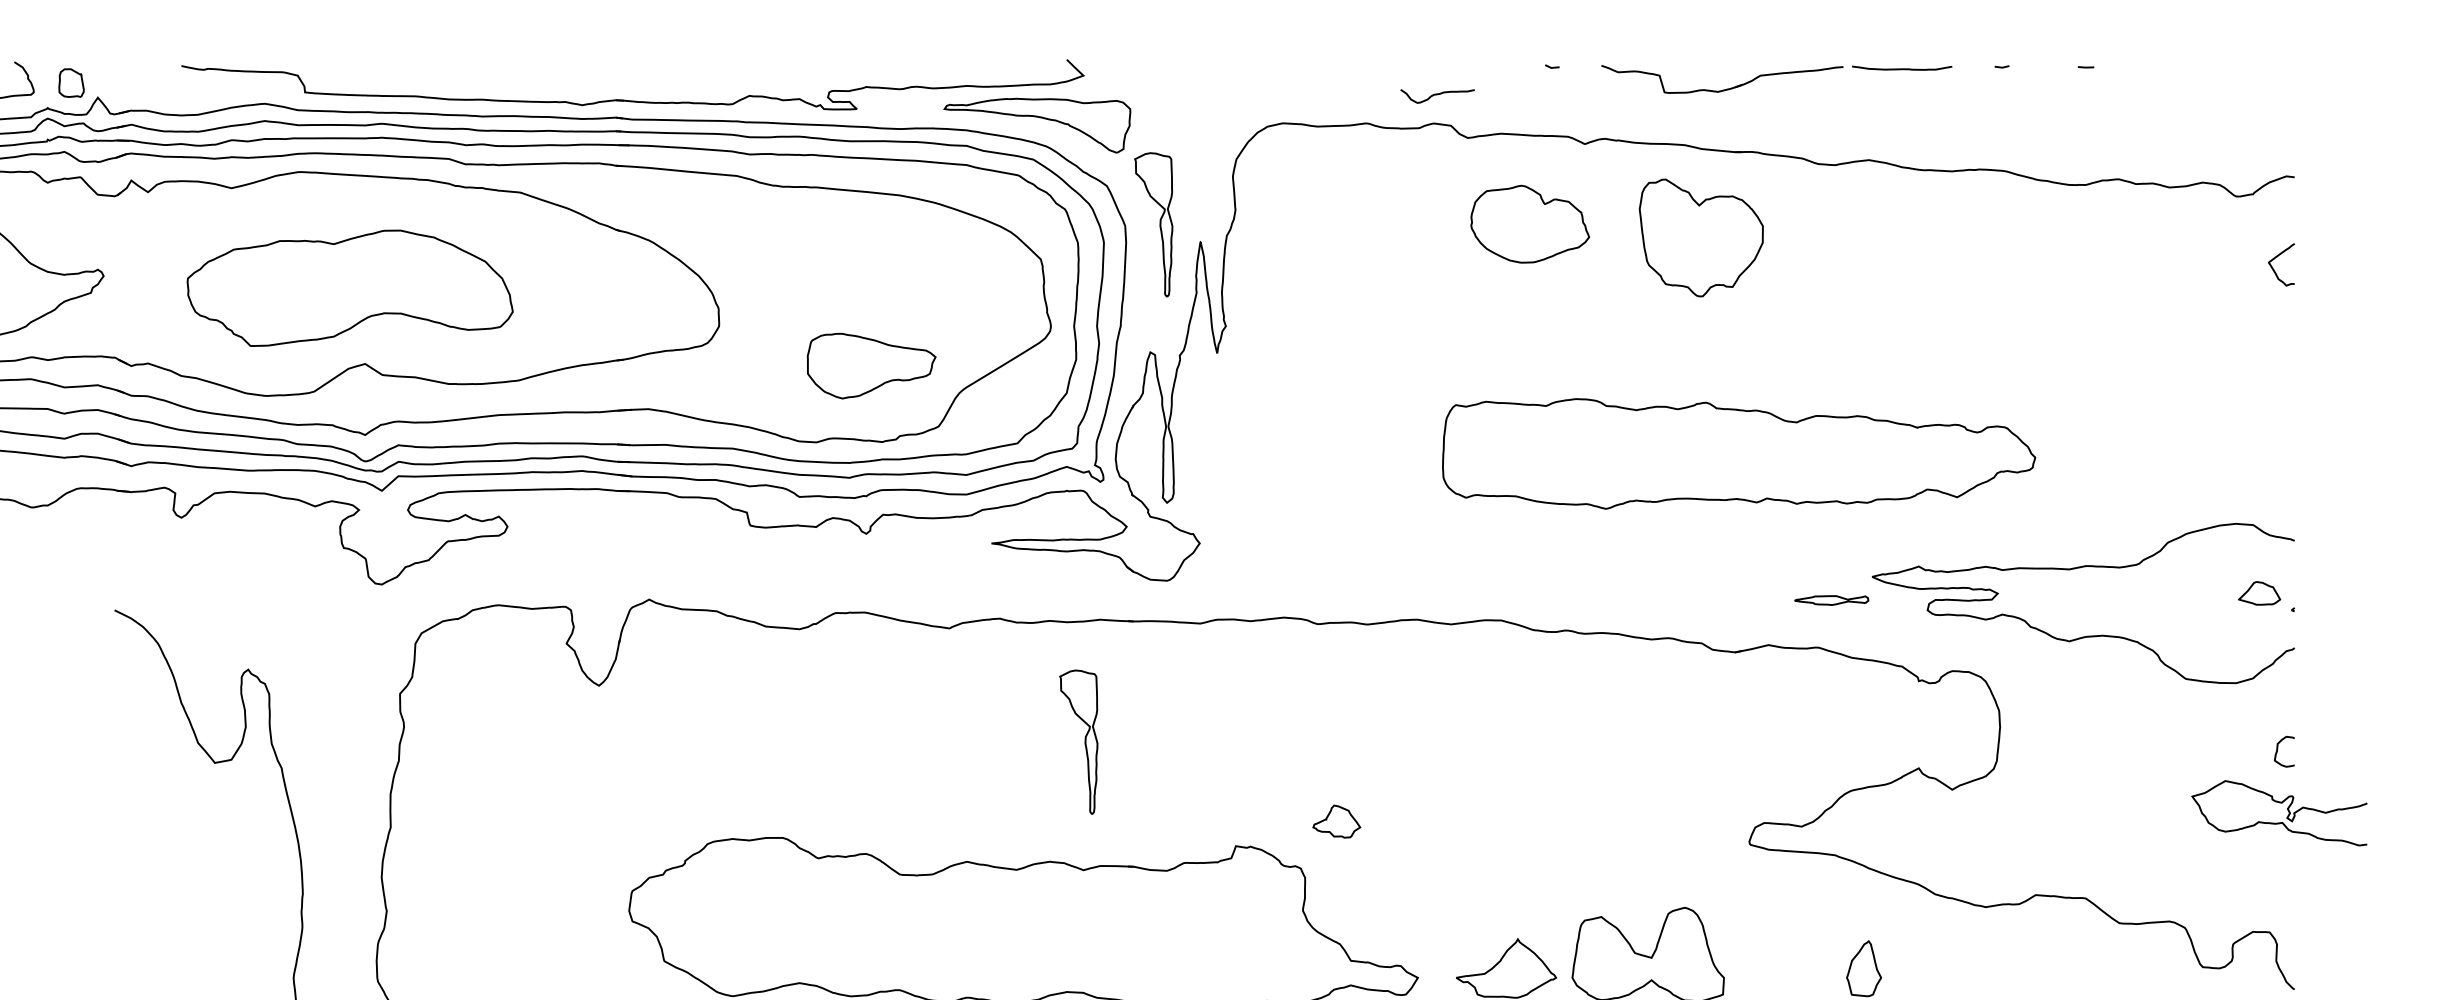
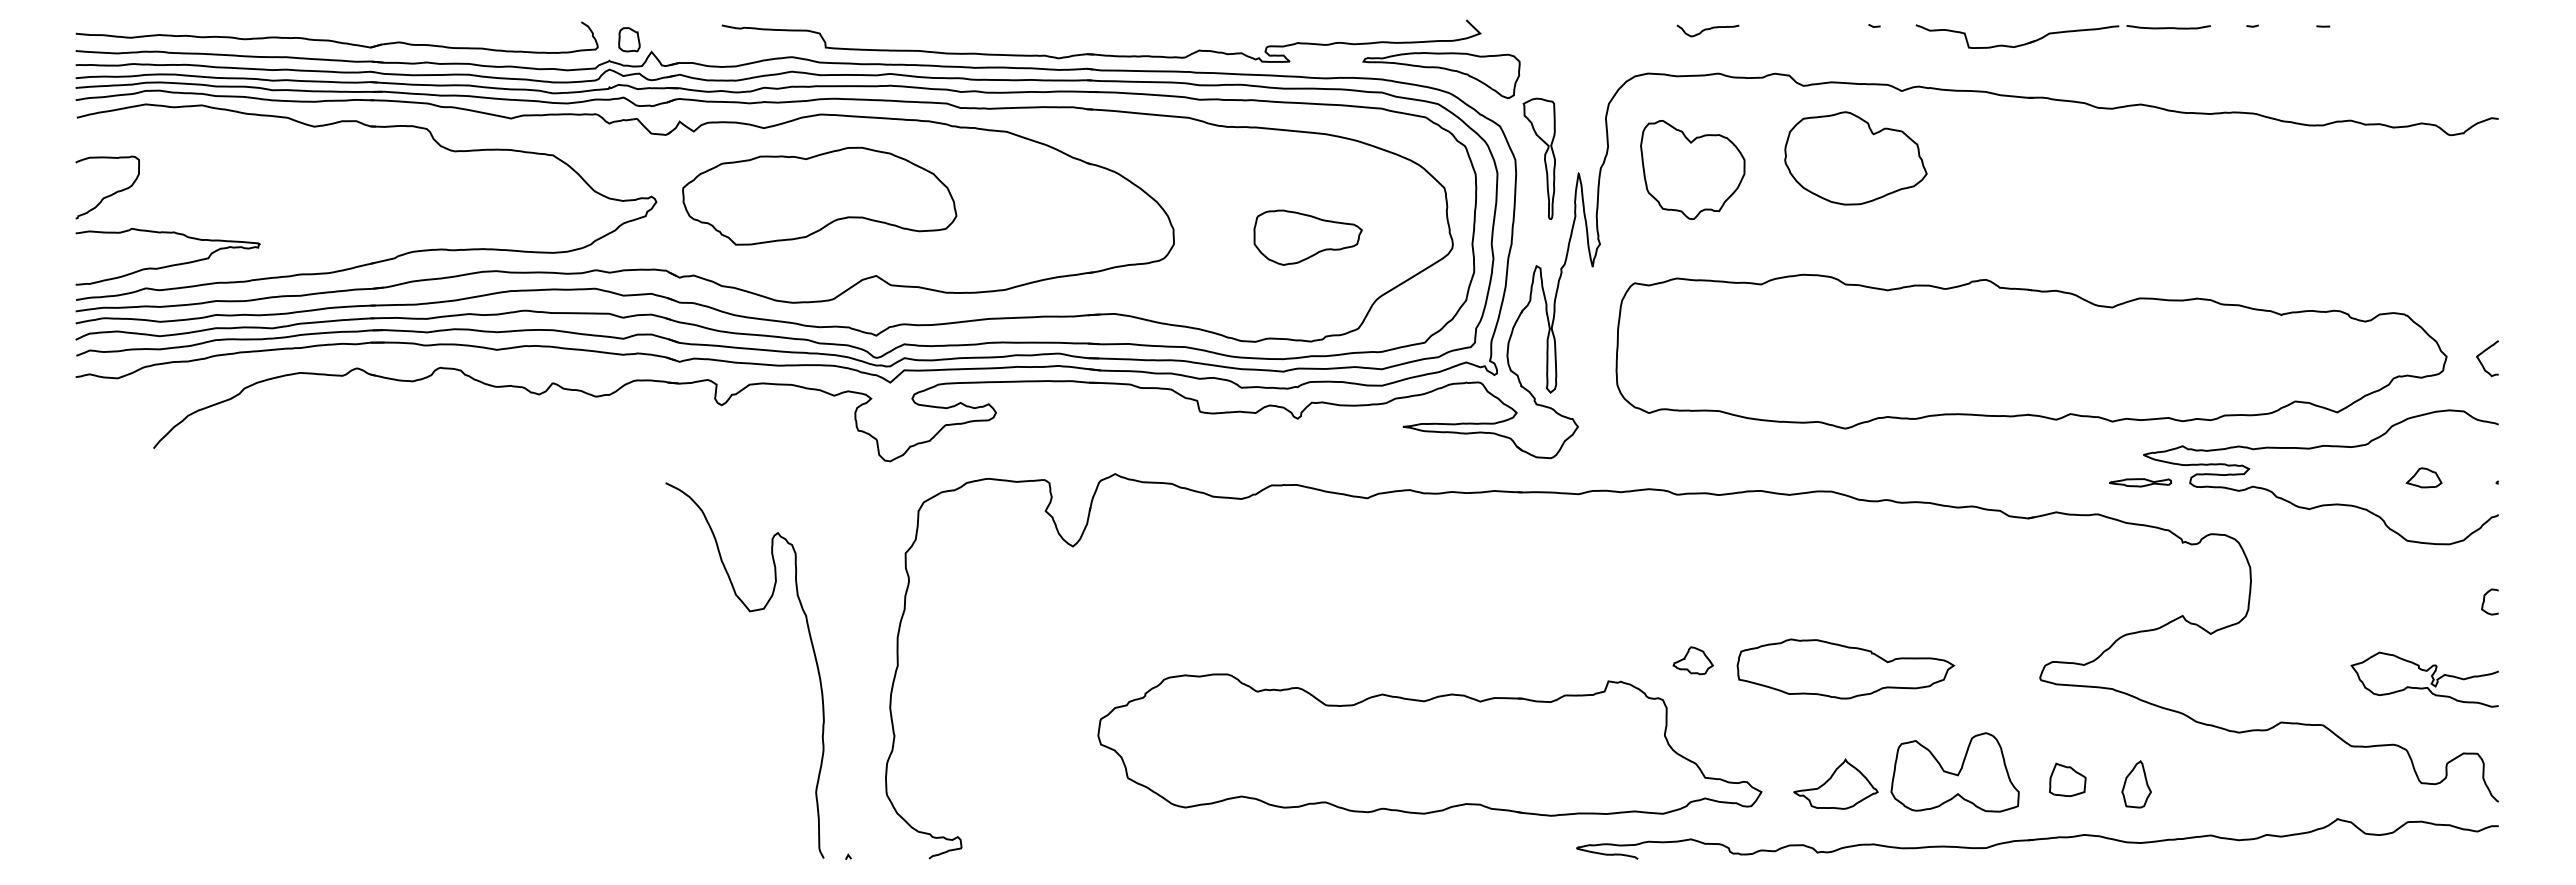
curve: (1436, 95) -> (1707, 30), moved
part: (1529, 224) -> (1855, 158), size x1.43
part: (1700, 237) -> (1692, 169), moved
curve: (2277, 257) -> (2484, 352), moved
part: (349, 287) -> (819, 195), moved
part: (870, 365) -> (1307, 237), moved
part: (1739, 453) -> (2031, 351), size x1.67
part: (2258, 592) -> (2423, 477), moved
part: (1831, 600) -> (2140, 482), moved
part: (1077, 741) -> (1475, 593), removed
curve: (2286, 817) -> (2430, 683), moved
part: (1517, 830) -> (1845, 668), added
part: (1781, 962) -> (2067, 779), added

